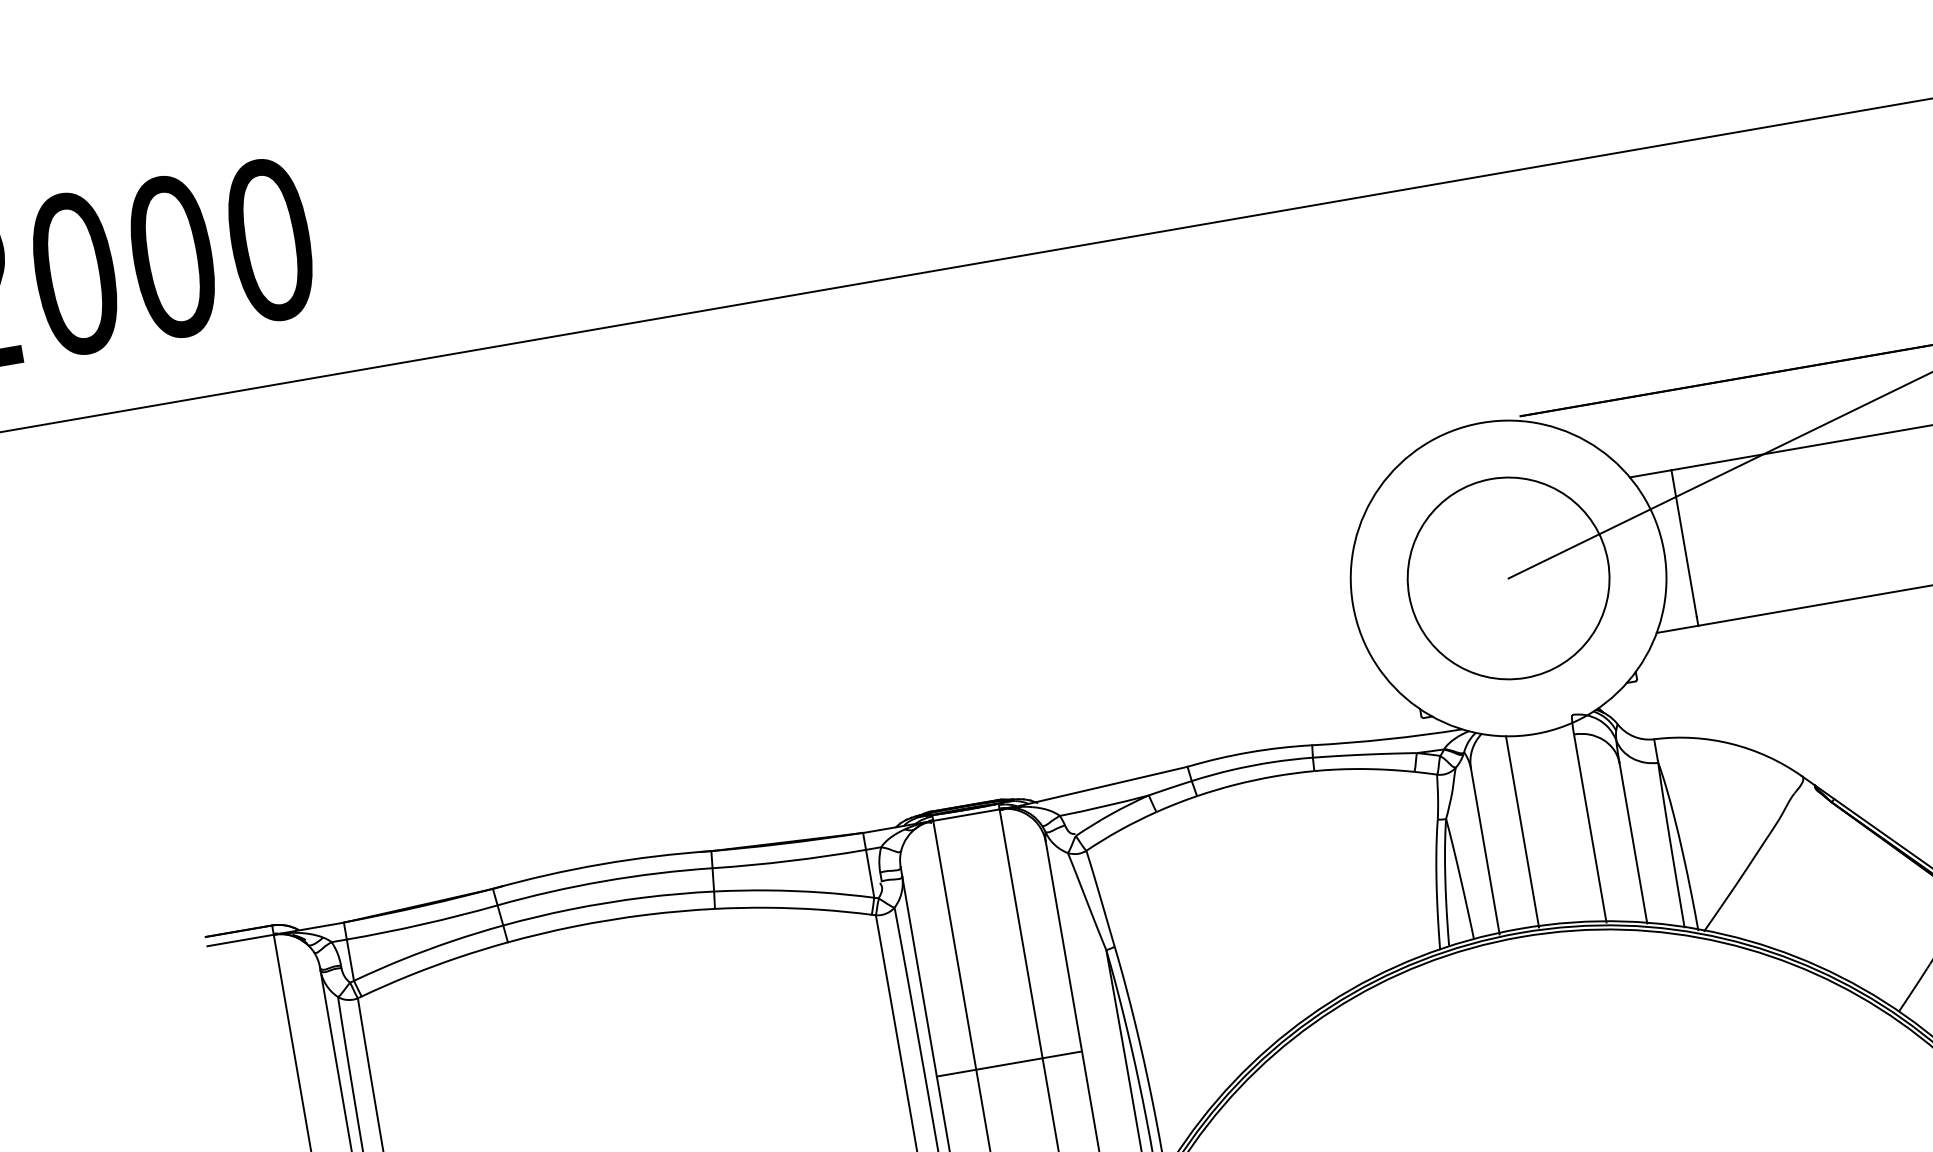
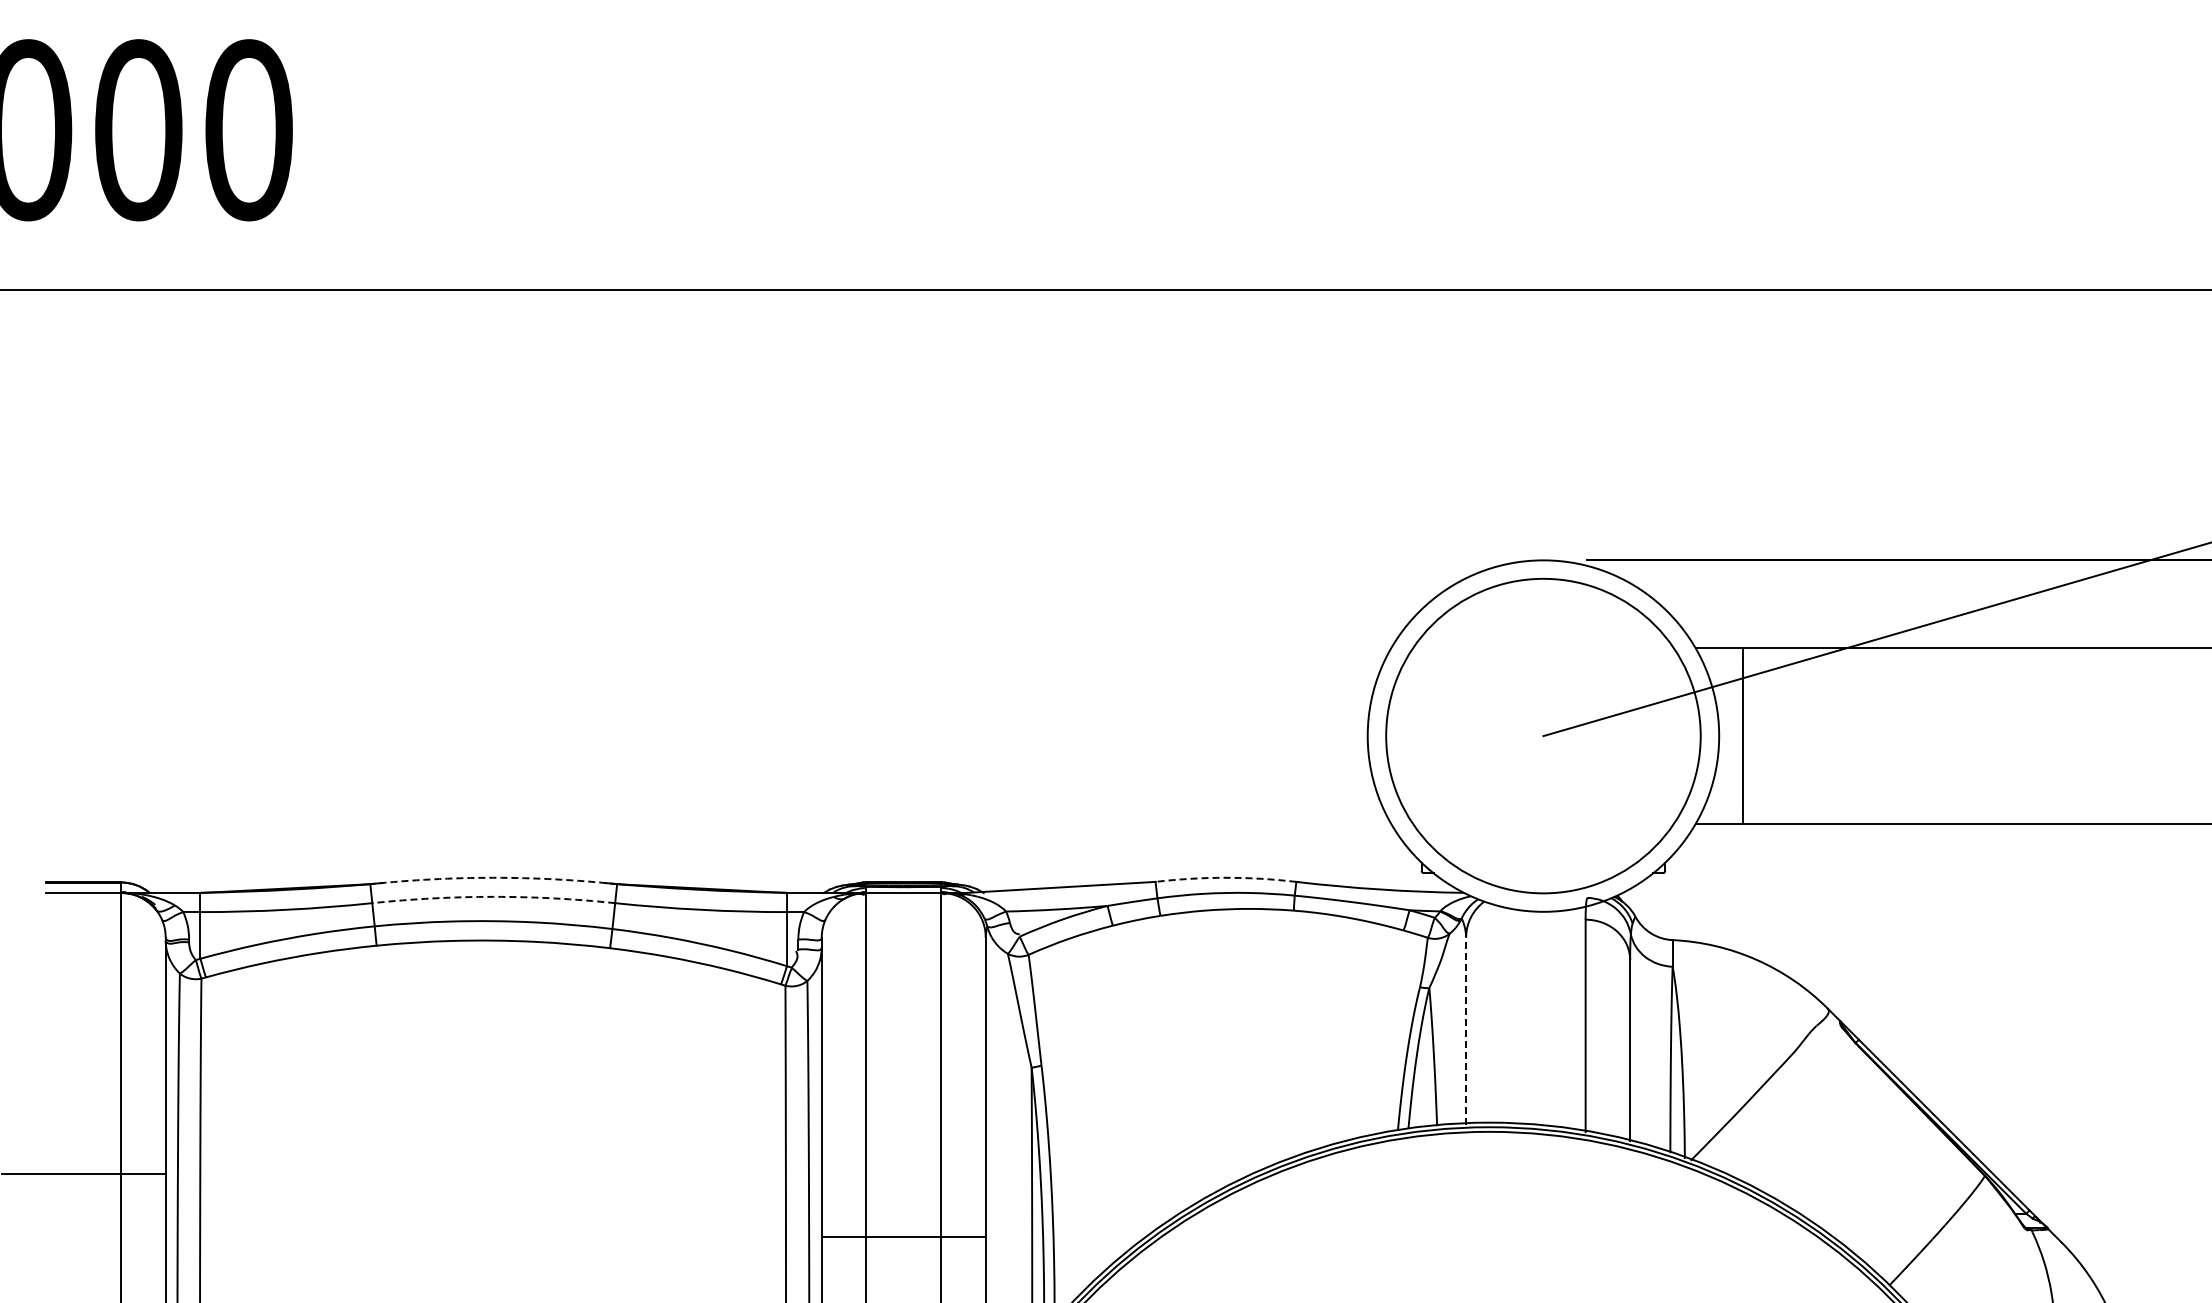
circle: (1508, 577) -> (1543, 735), size x1.4
arc: (1248, 752) -> (1225, 877), solid -> dashed
line: (1522, 831) -> (1510, 1016), removed
line: (1485, 851) -> (1466, 1031), solid -> dashed
arc: (600, 864) -> (493, 877), solid -> dashed
arc: (603, 880) -> (493, 896), solid -> dashed
line: (1009, 1064) -> (903, 1237), moved

